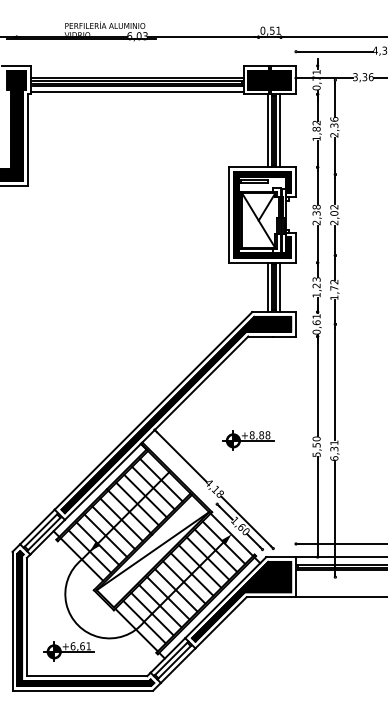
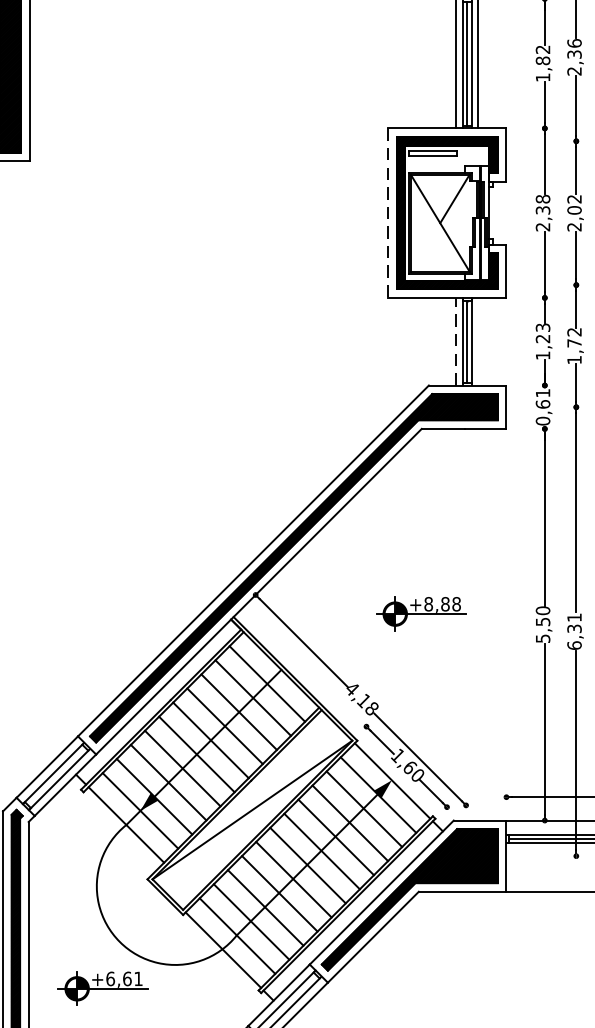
line: (229, 215) -> (388, 214), solid -> dashed
line: (267, 287) -> (455, 341), solid -> dashed
line: (279, 287) -> (477, 341), removed

